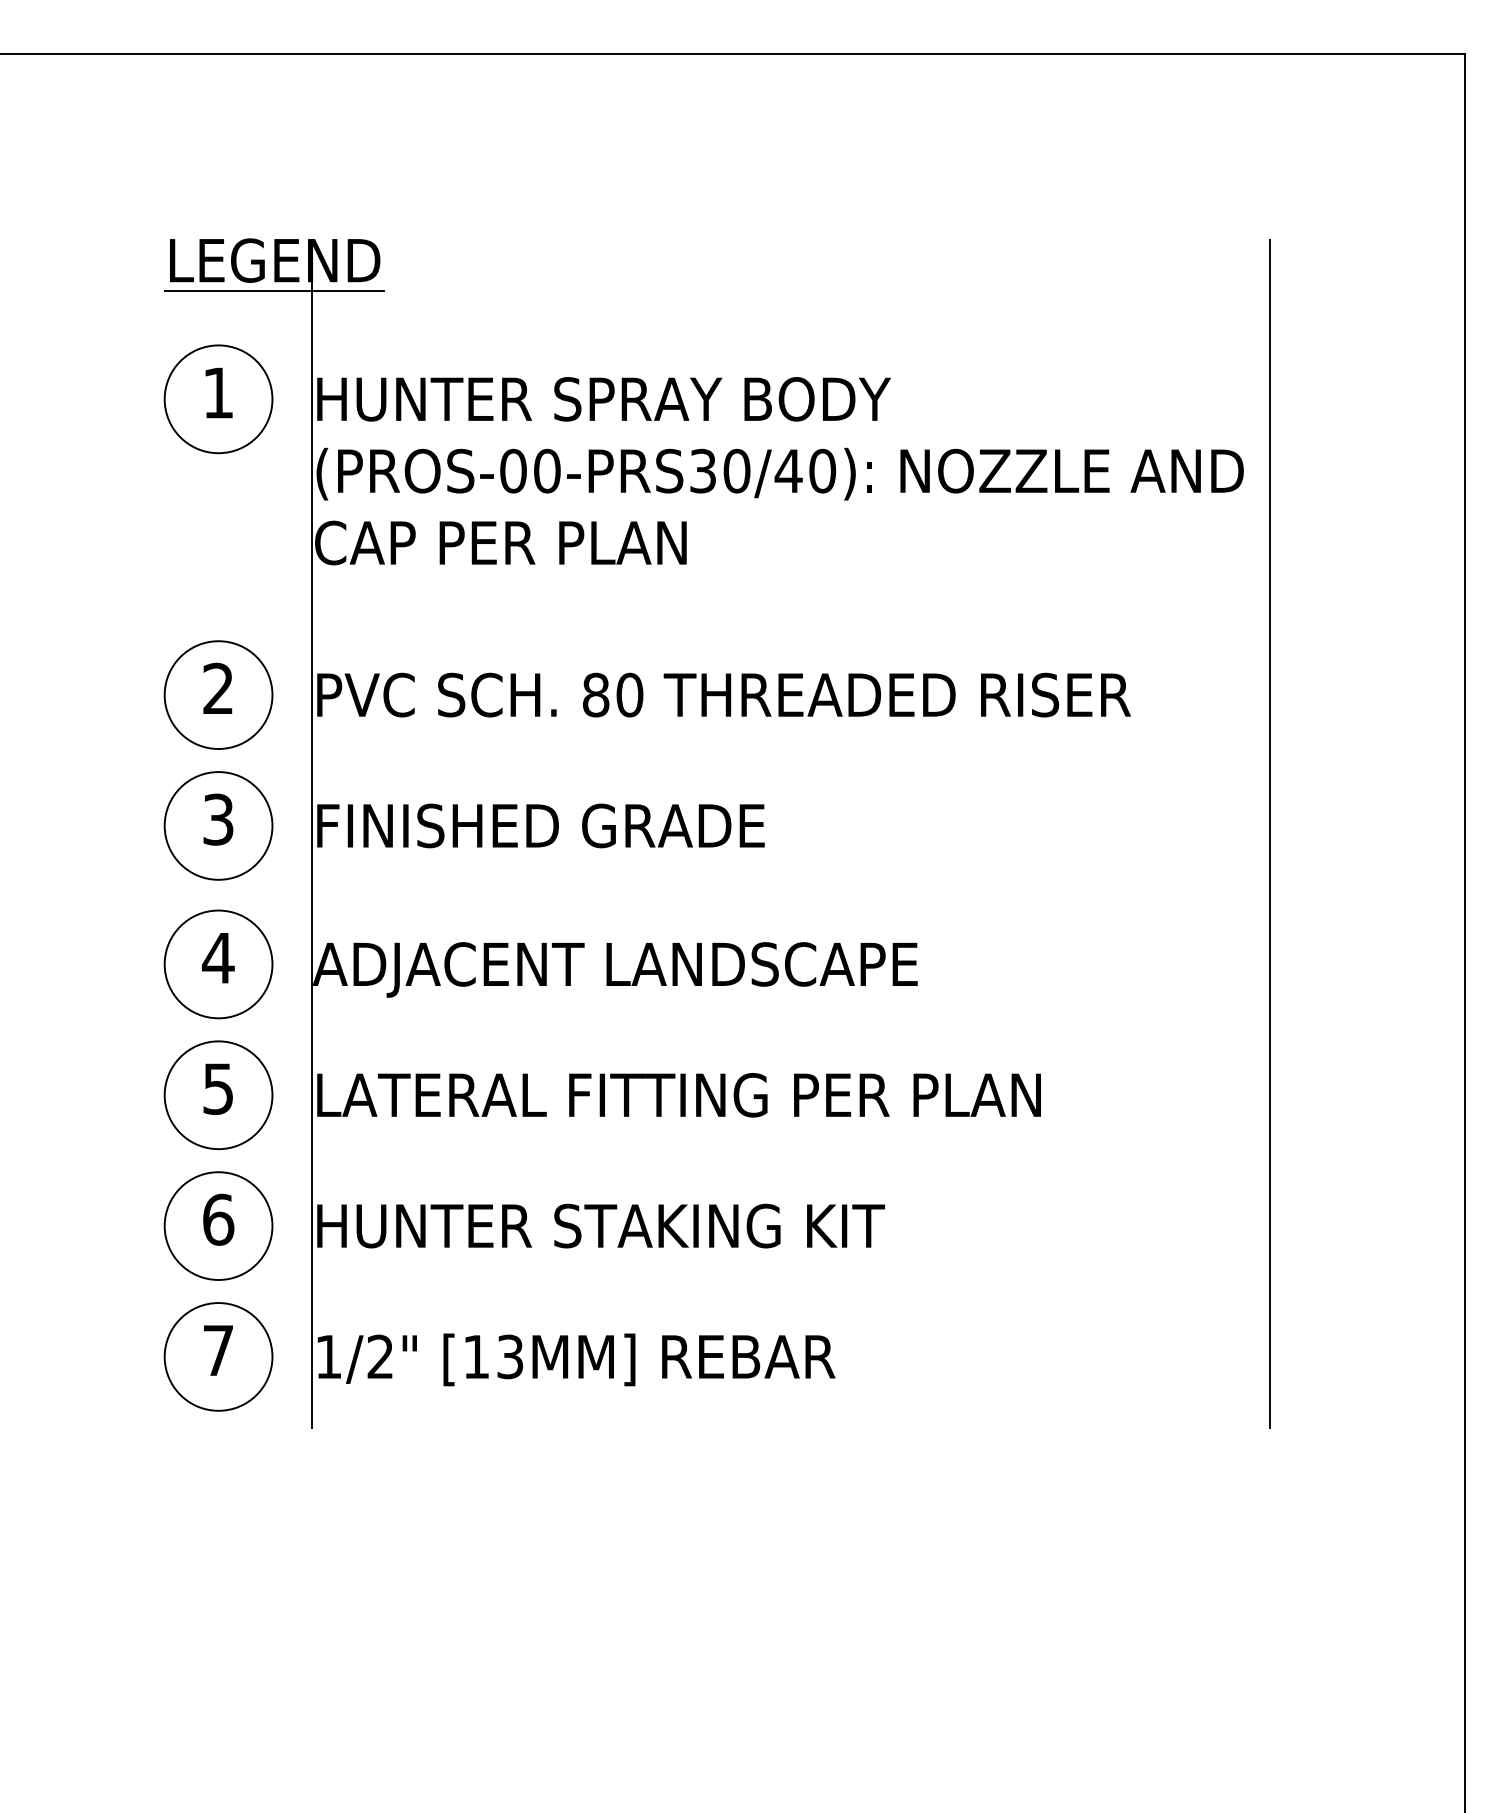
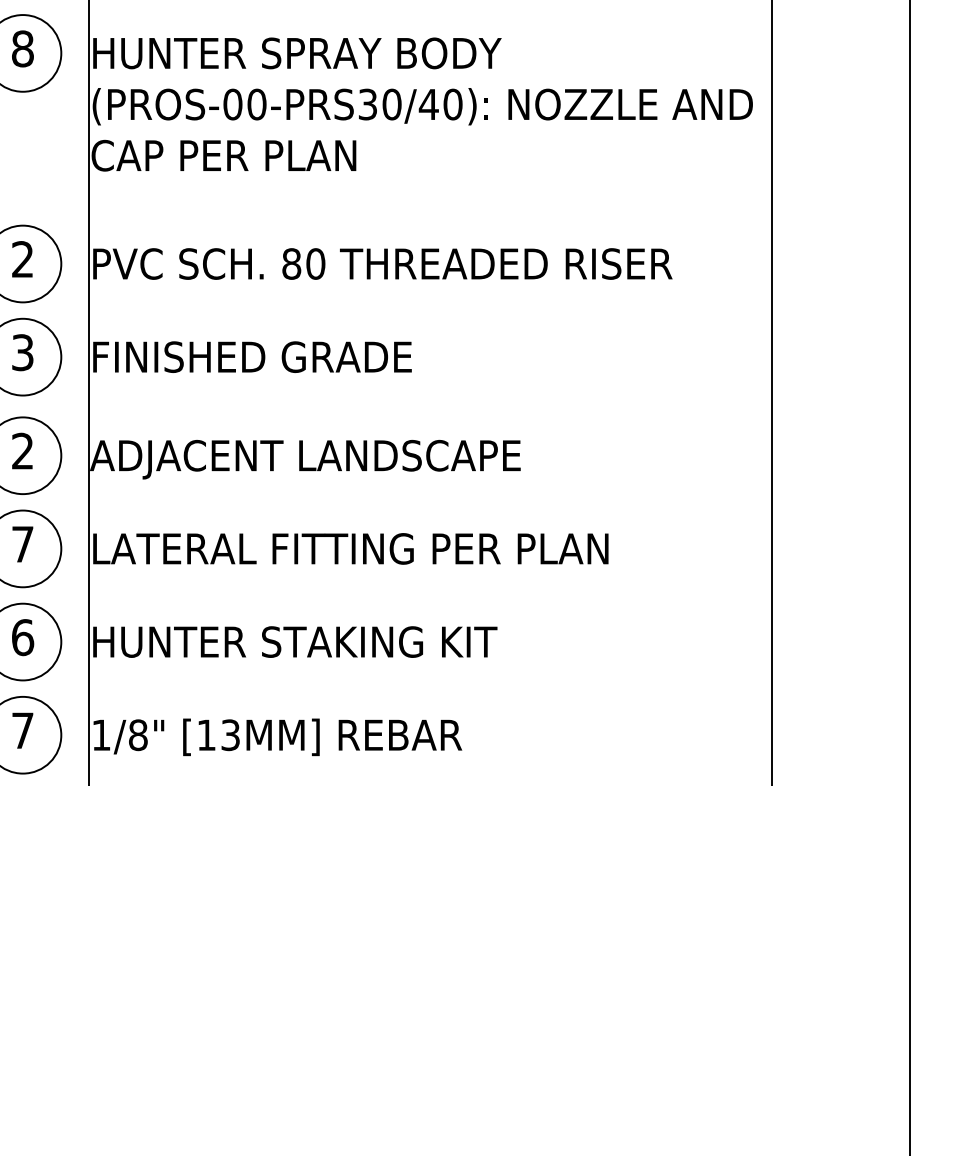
text: (218, 393) -> (22, 49), 1 -> 8
text: (217, 957) -> (22, 450), 4 -> 2
text: (217, 1089) -> (22, 544), 5 -> 7
text: (380, 1356) -> (138, 734), 1/2" -> 1/8"

